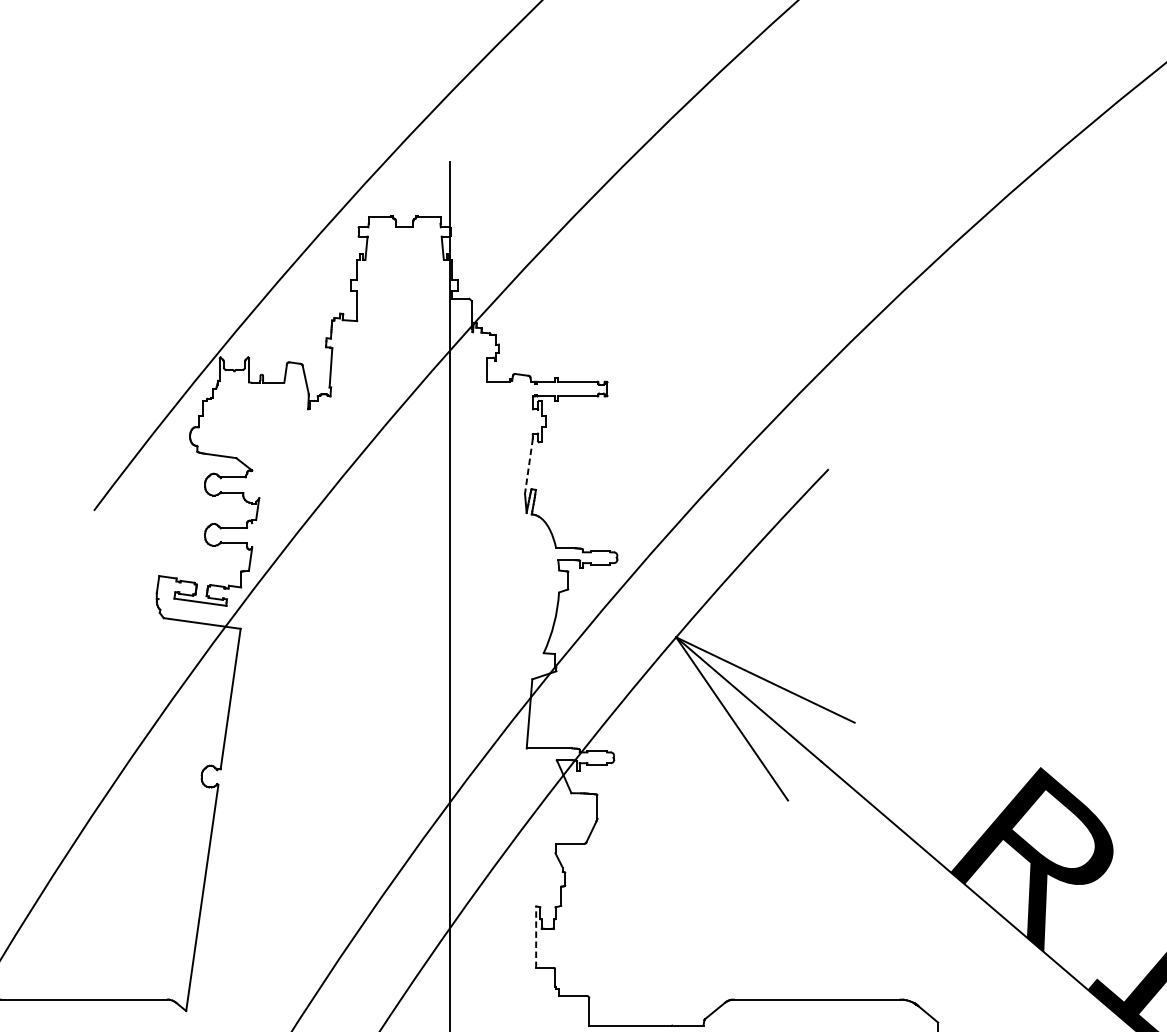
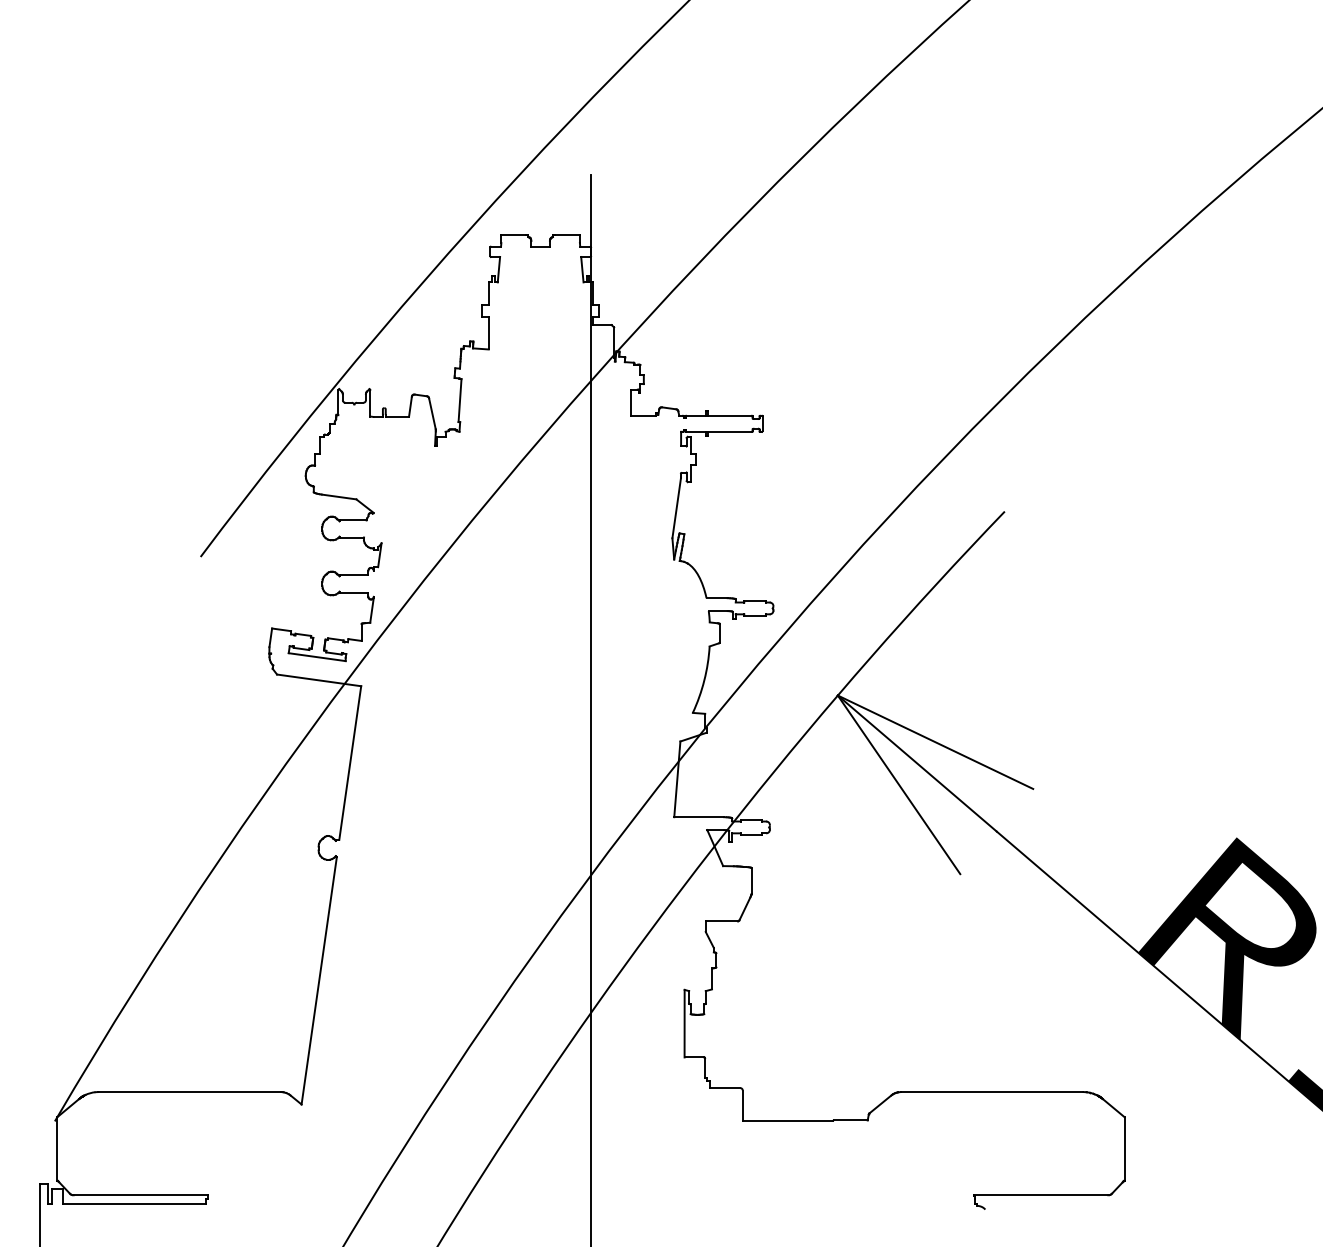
line: (528, 466) -> (676, 508), dashed -> solid
line: (536, 936) -> (684, 1023), dashed -> solid

